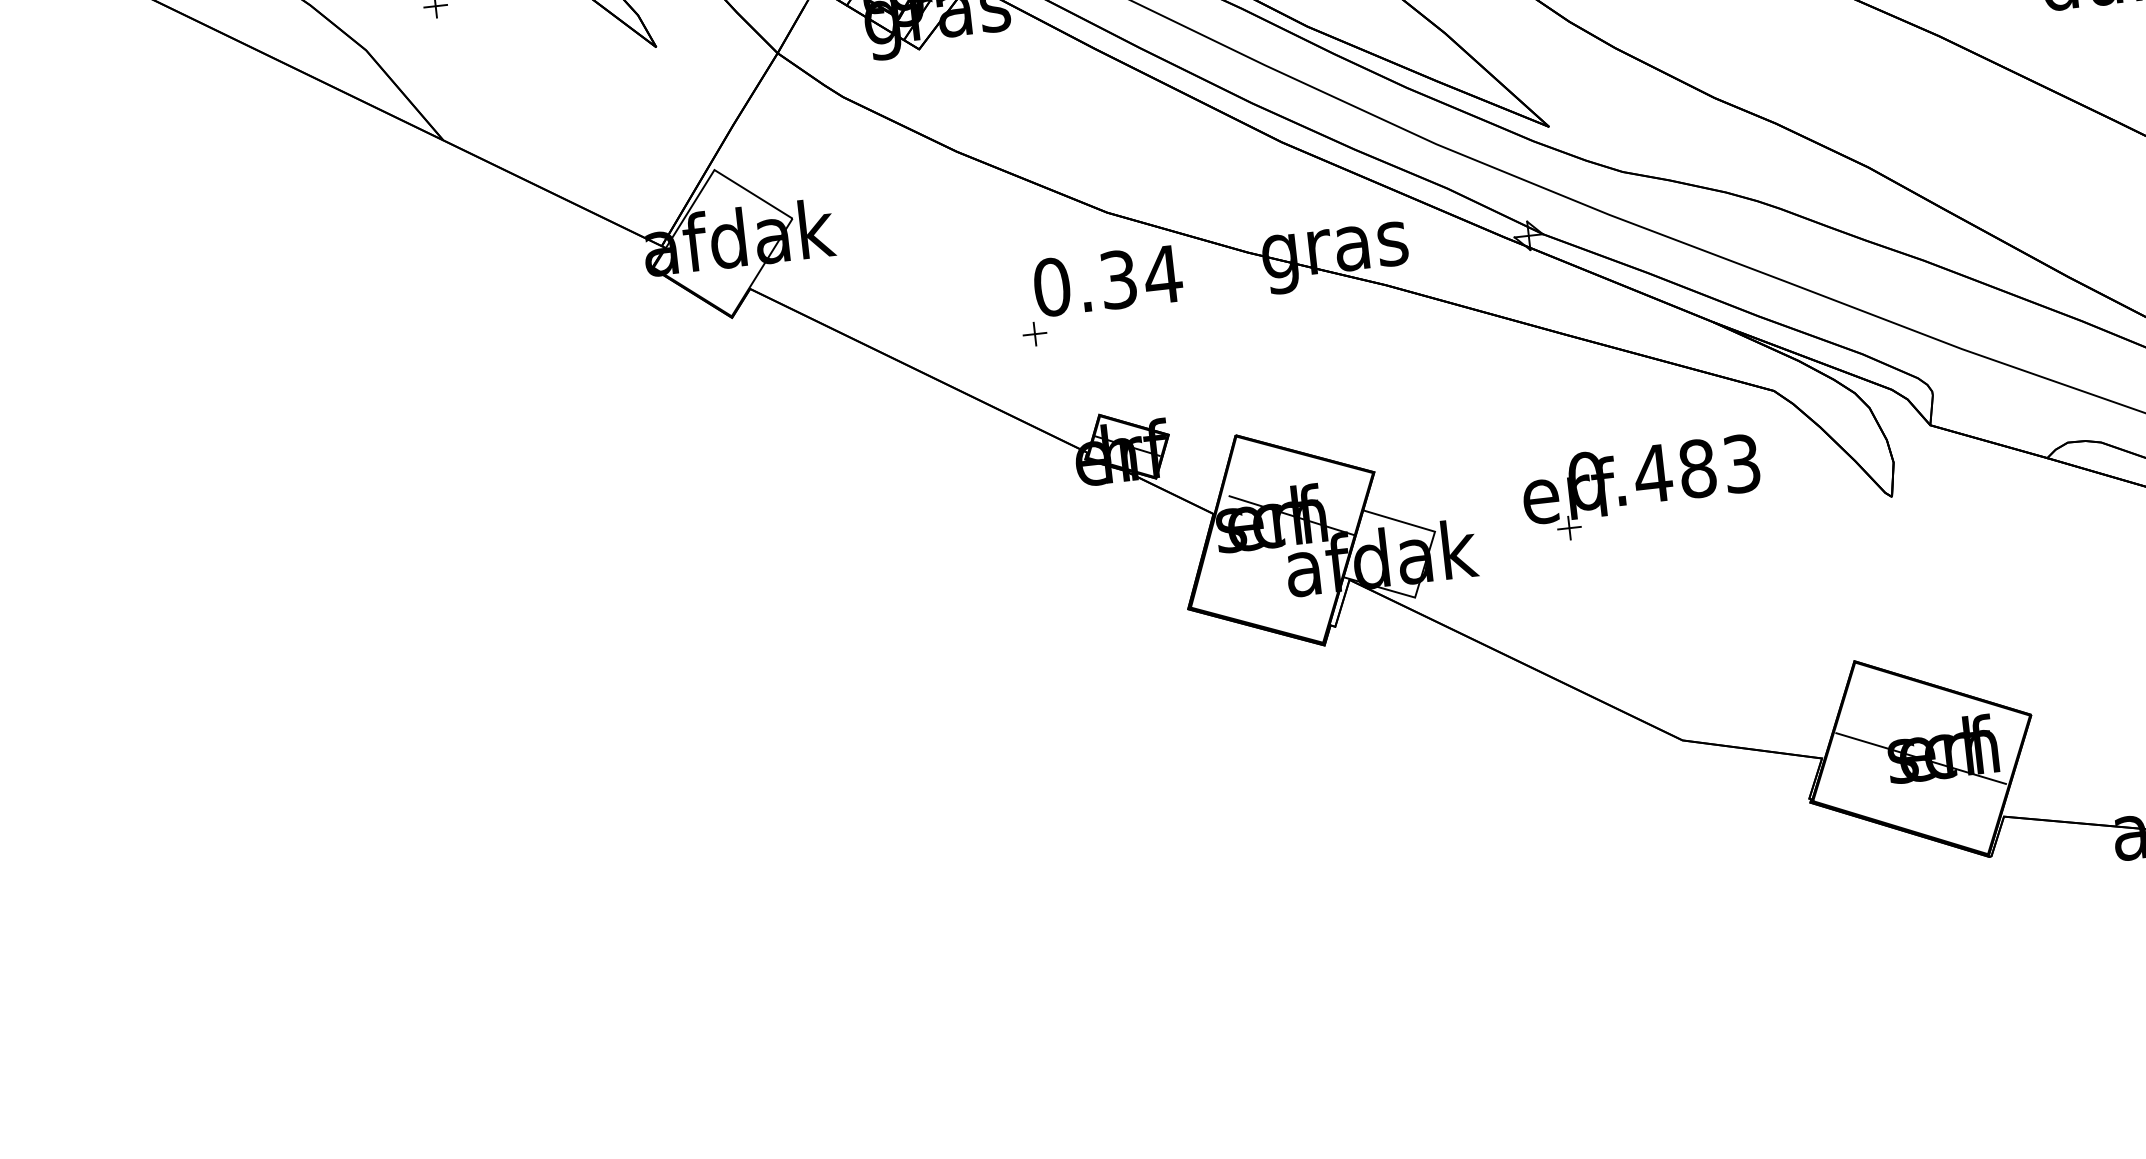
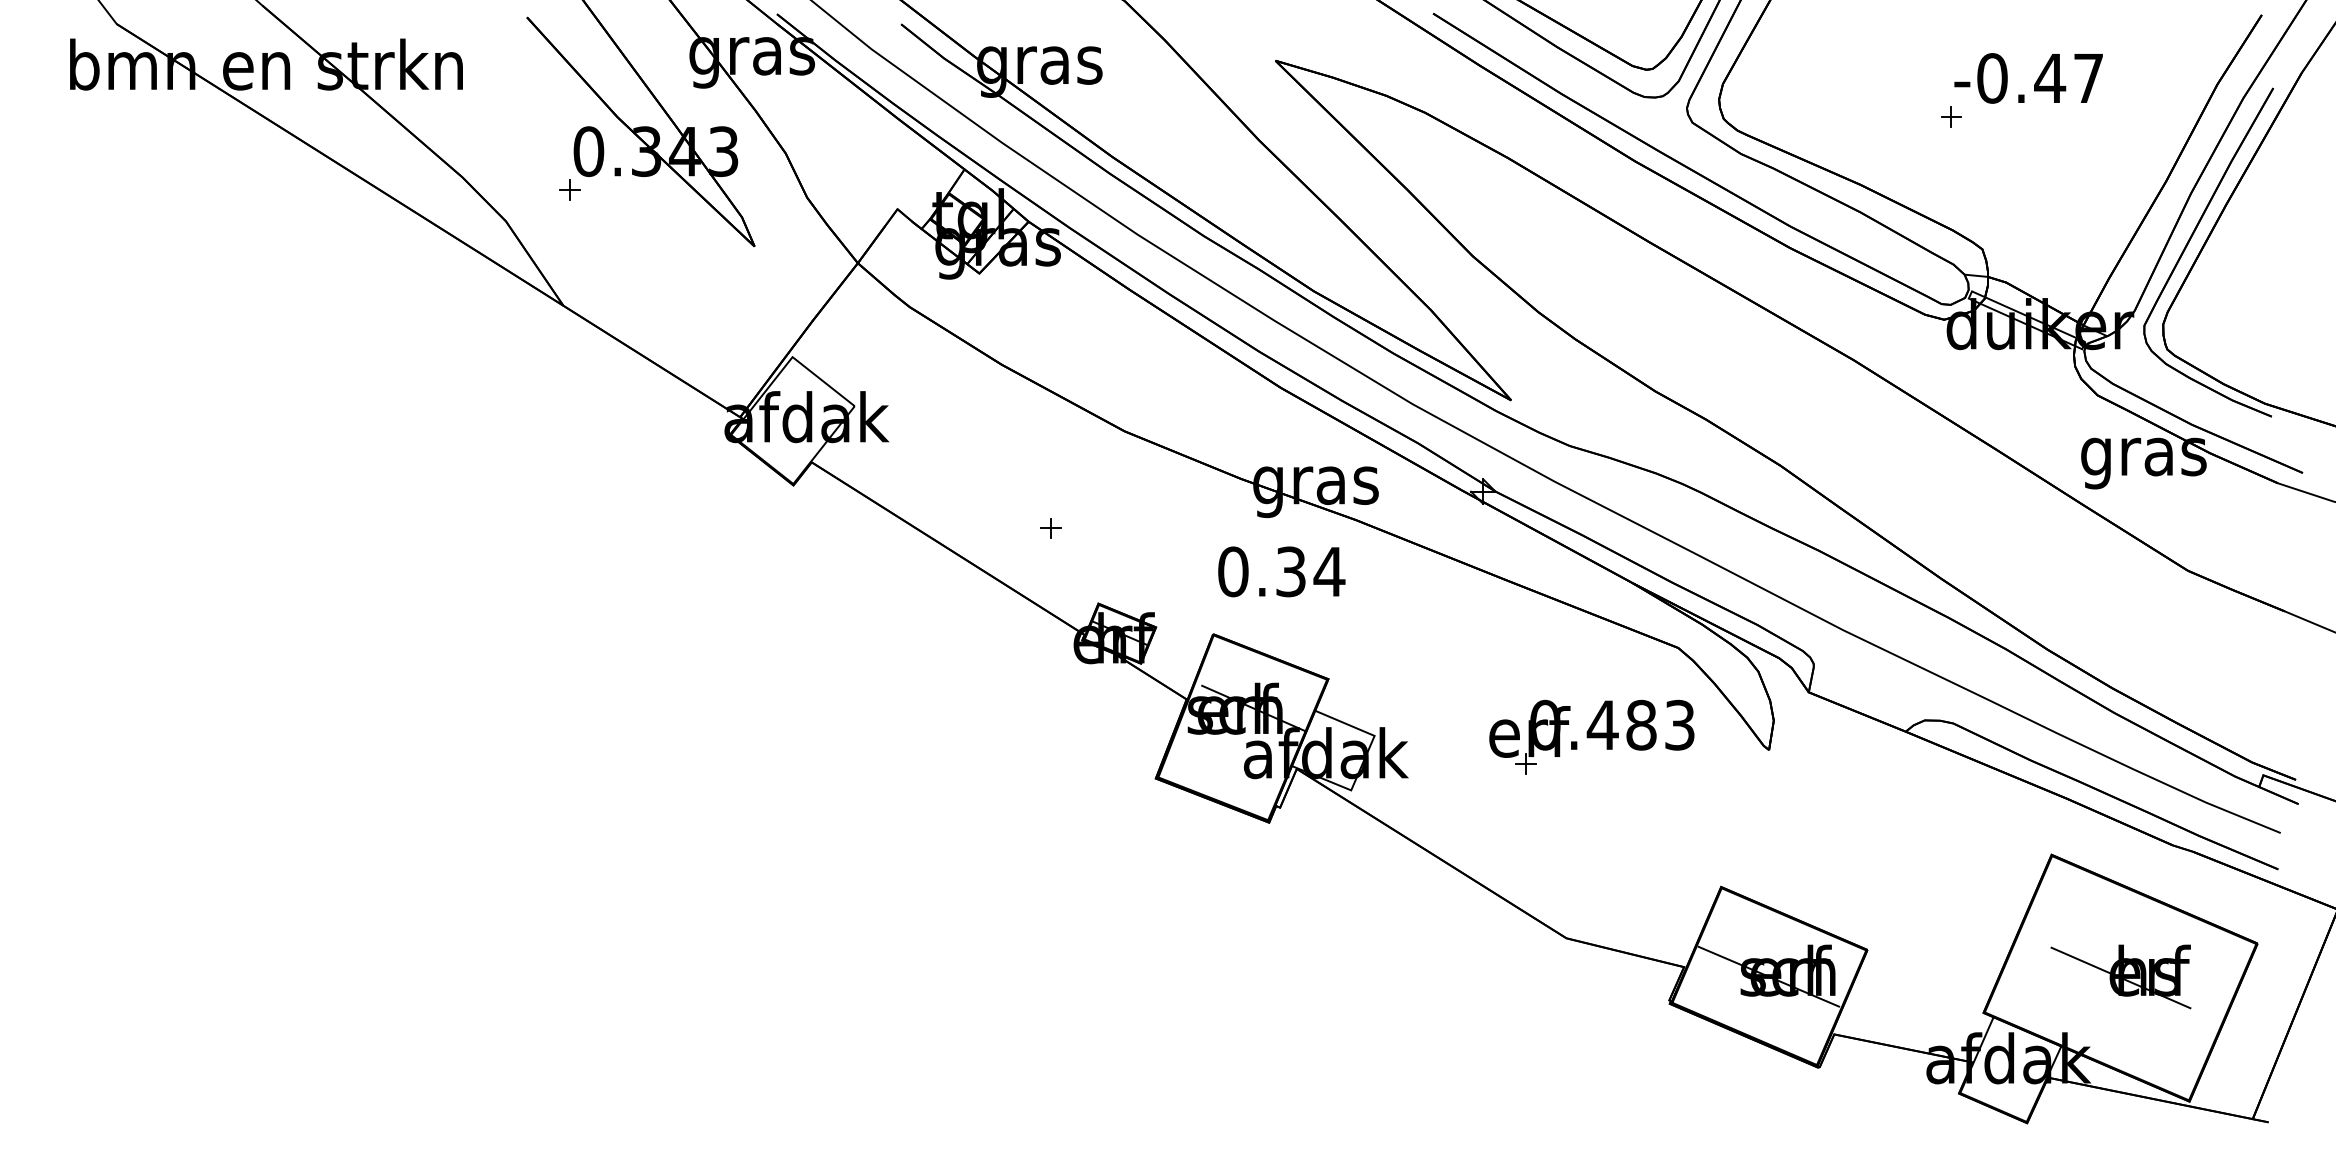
text: (1107, 280) -> (1281, 571), moved
part: (1641, 488) -> (1591, 736), moved

